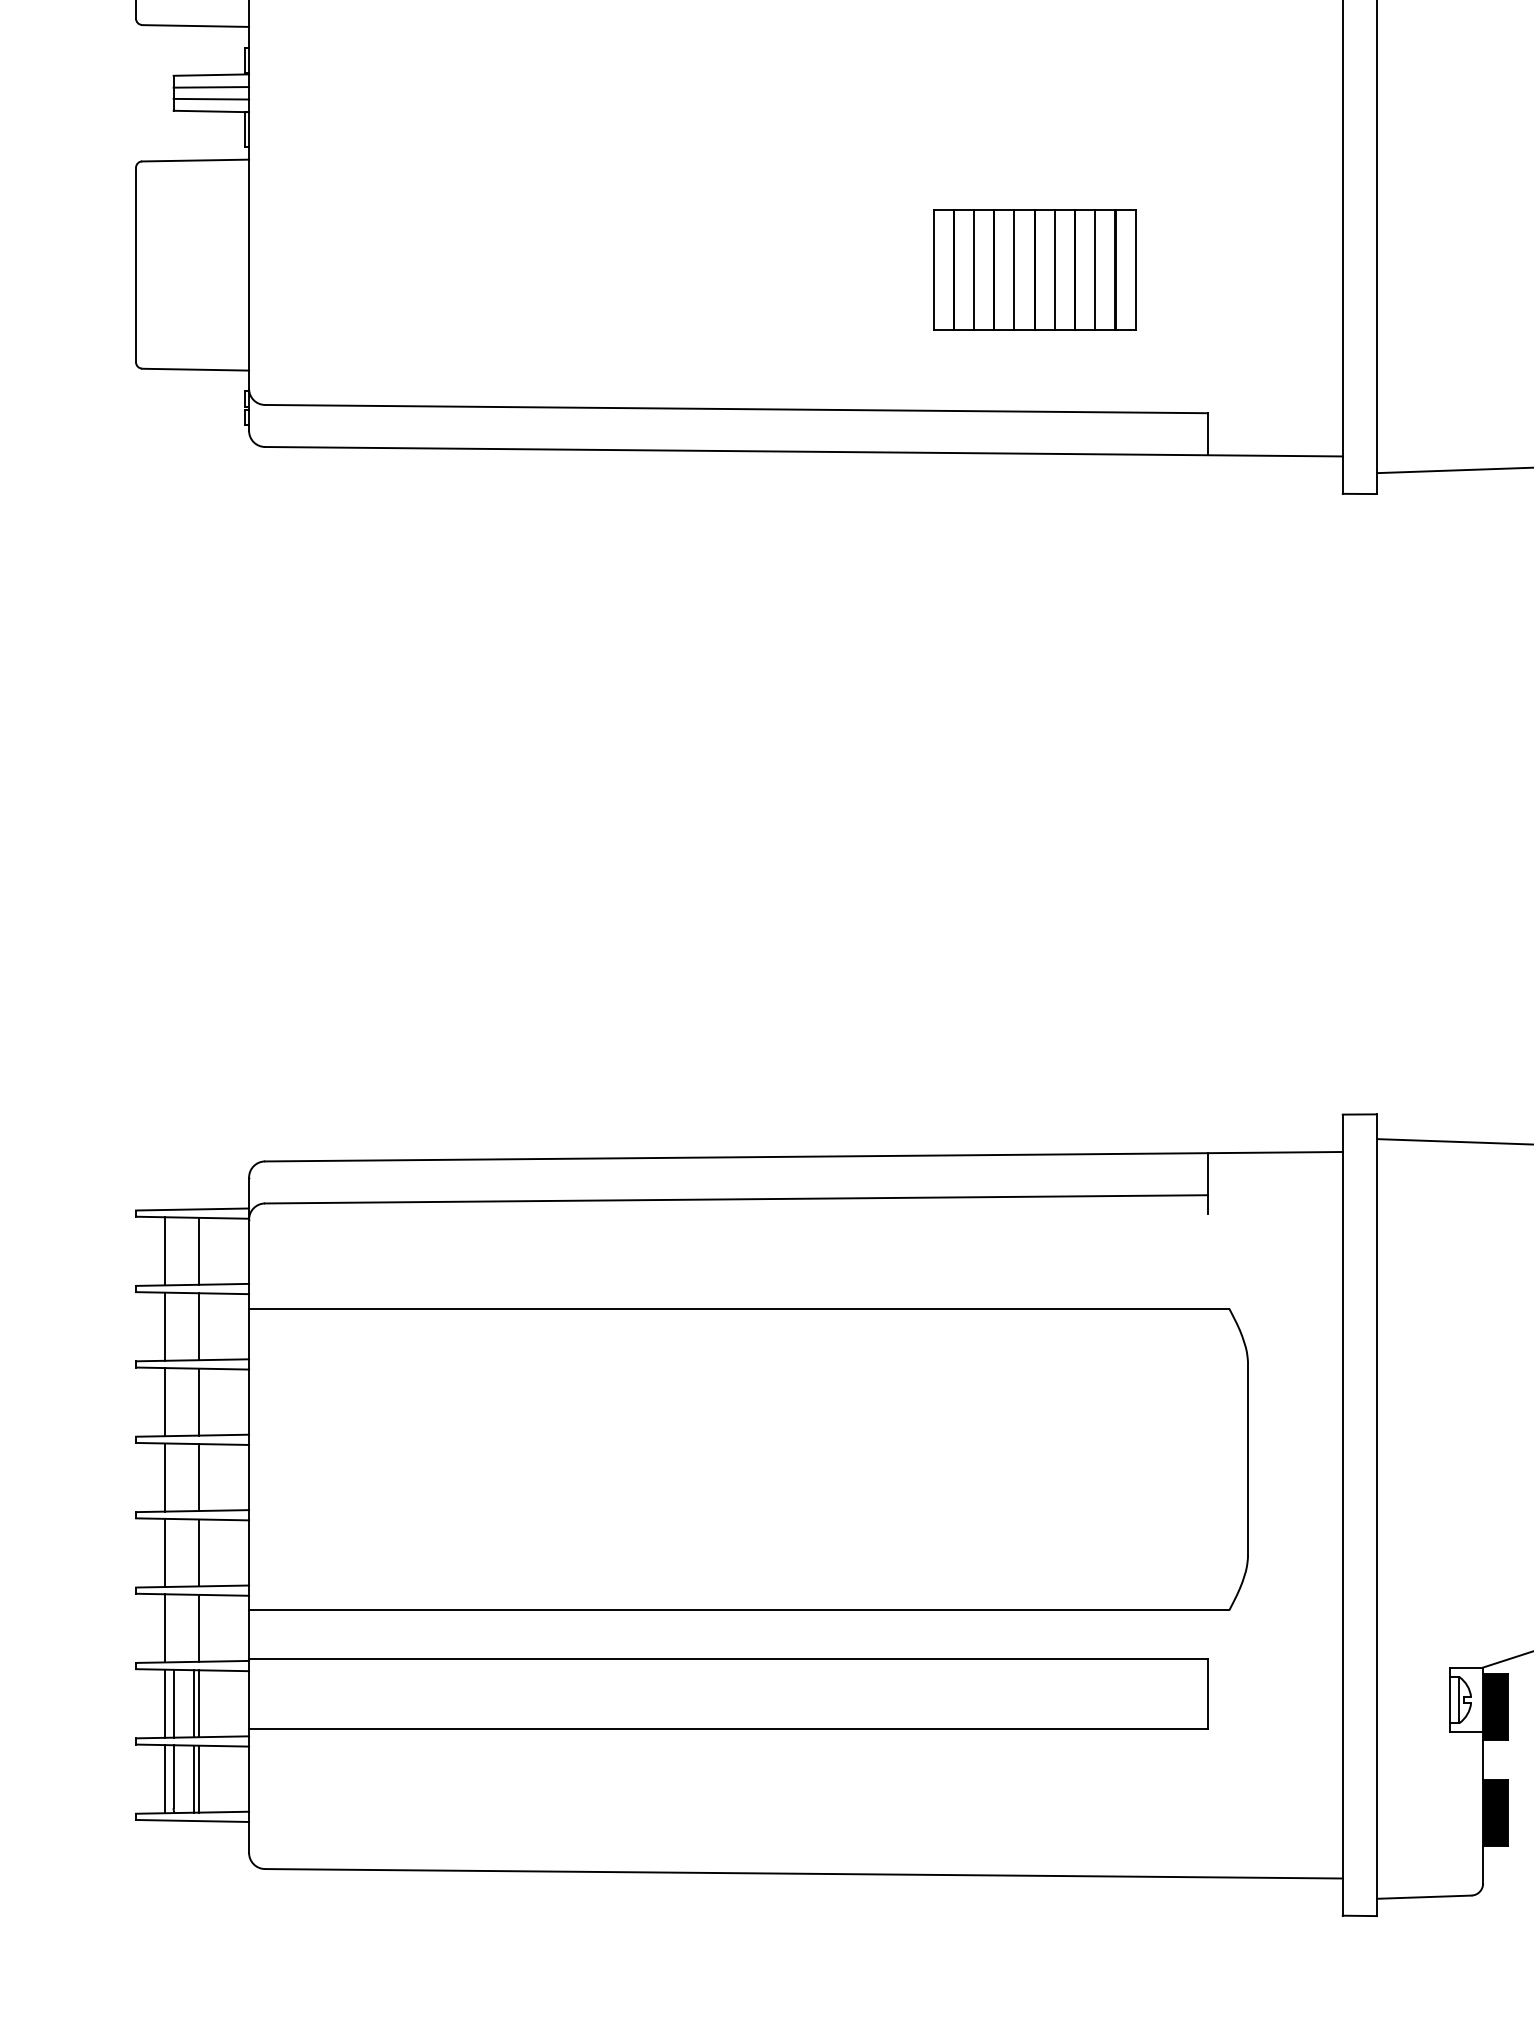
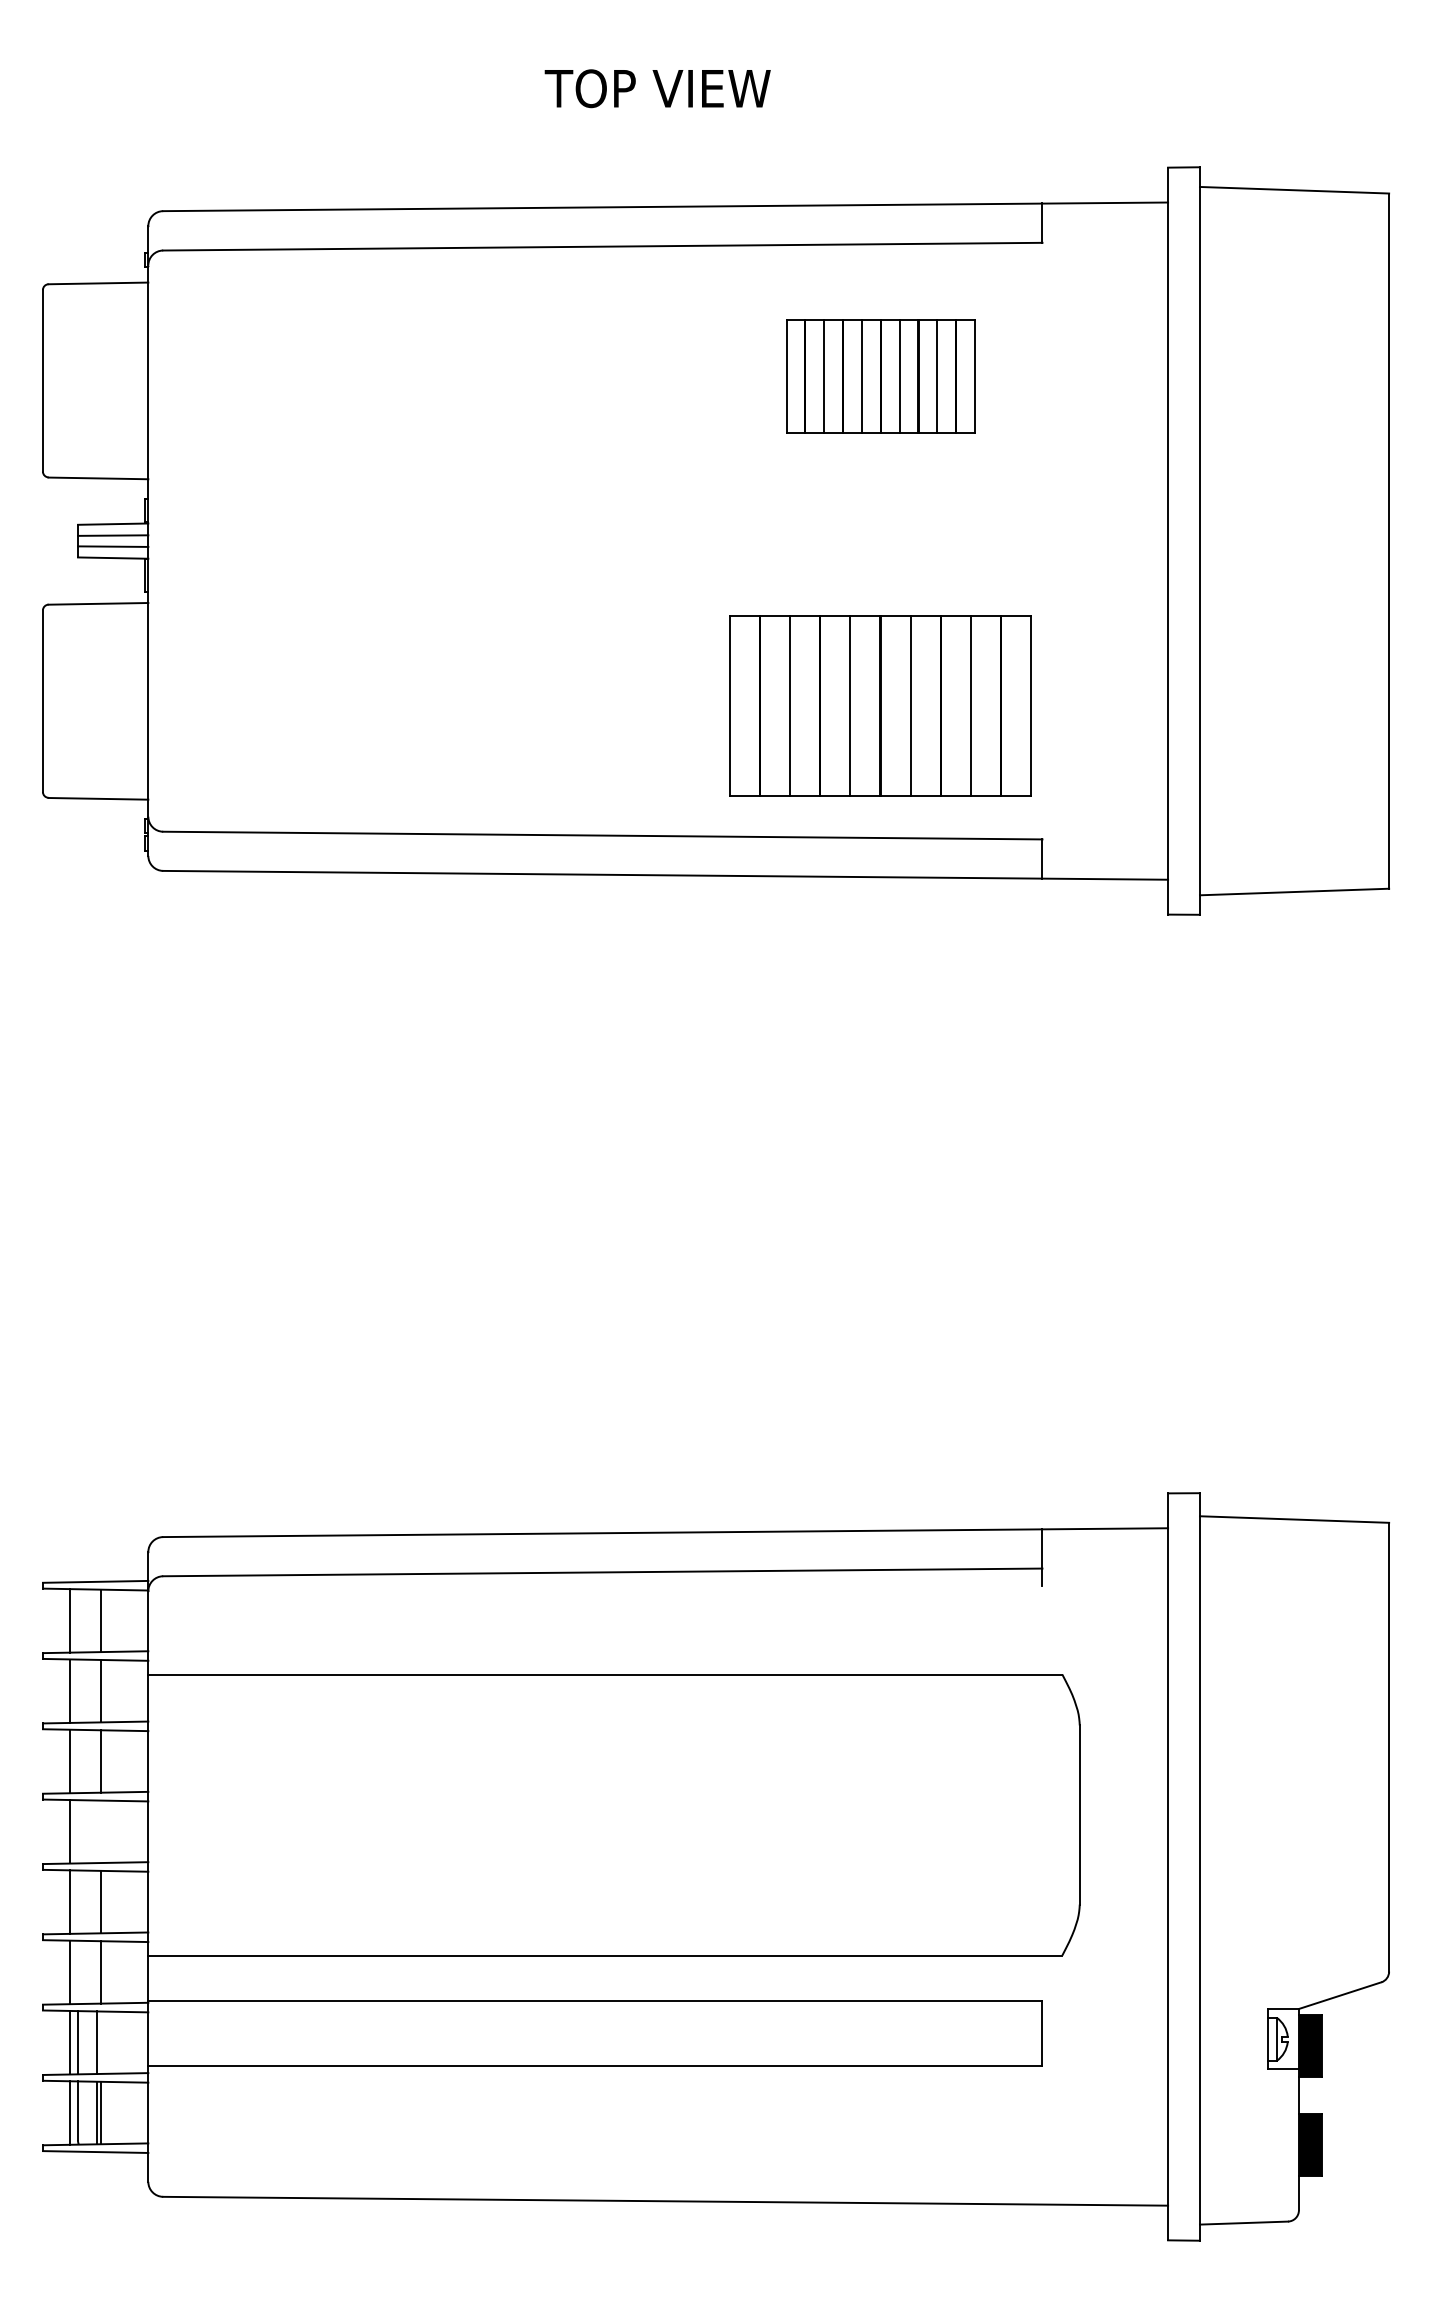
part: (1034, 269) -> (880, 705), size x1.6
line: (198, 1477) -> (101, 1831), removed
line: (198, 1703) -> (101, 2042), removed

